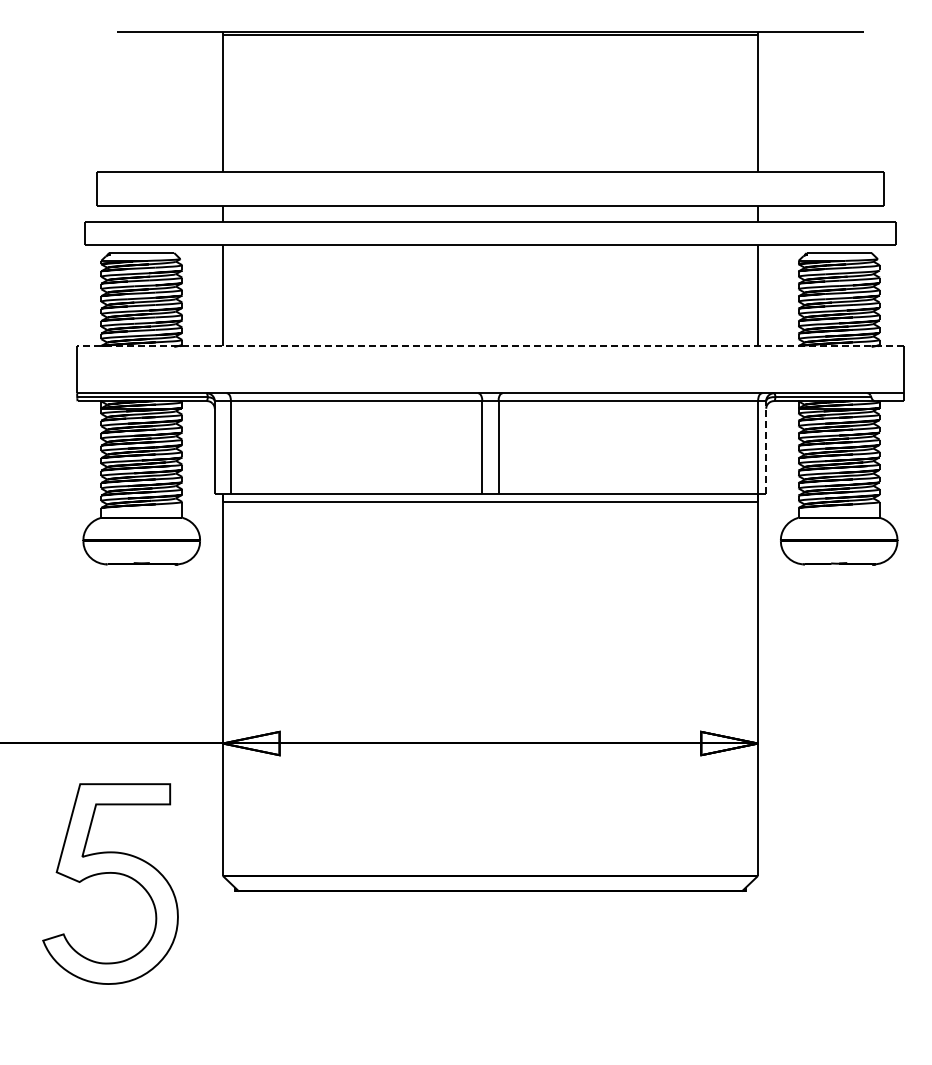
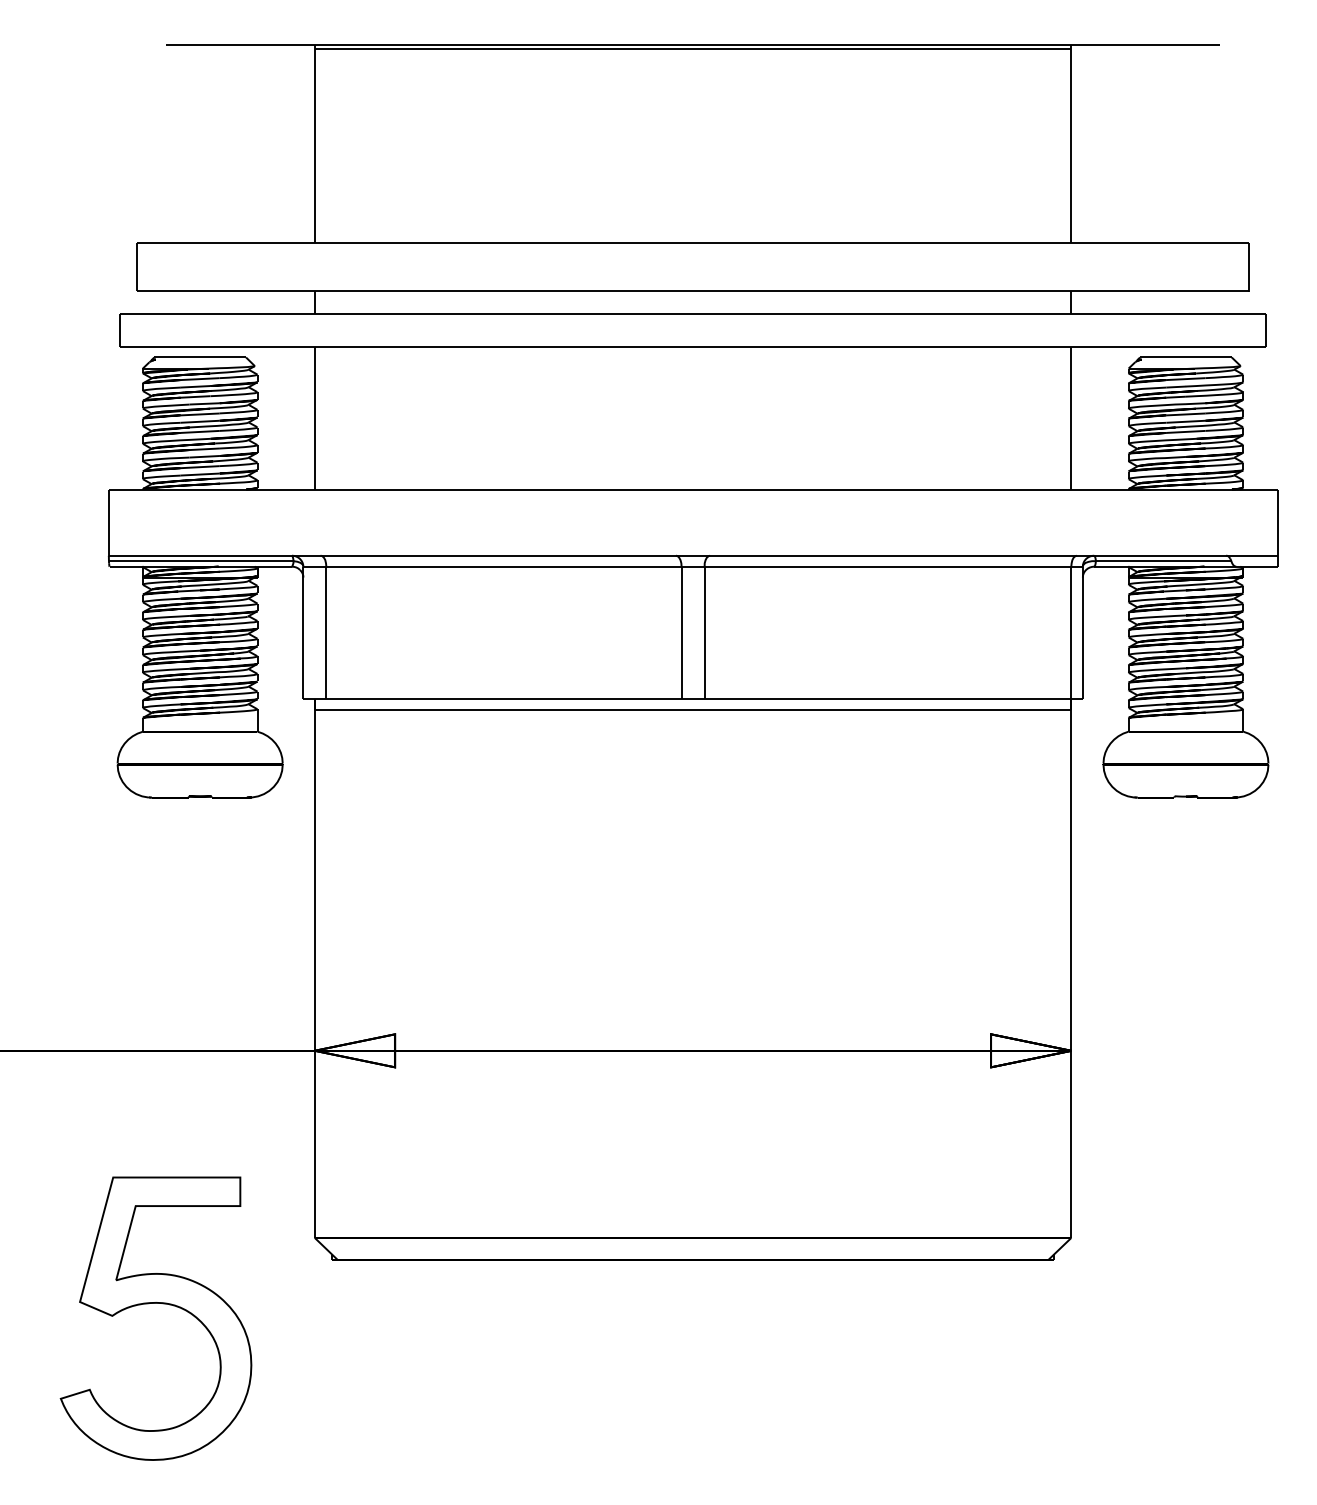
line: (490, 346) -> (693, 489), dashed -> solid
line: (766, 447) -> (1083, 632), dashed -> solid
part: (110, 873) -> (156, 1303), moved

